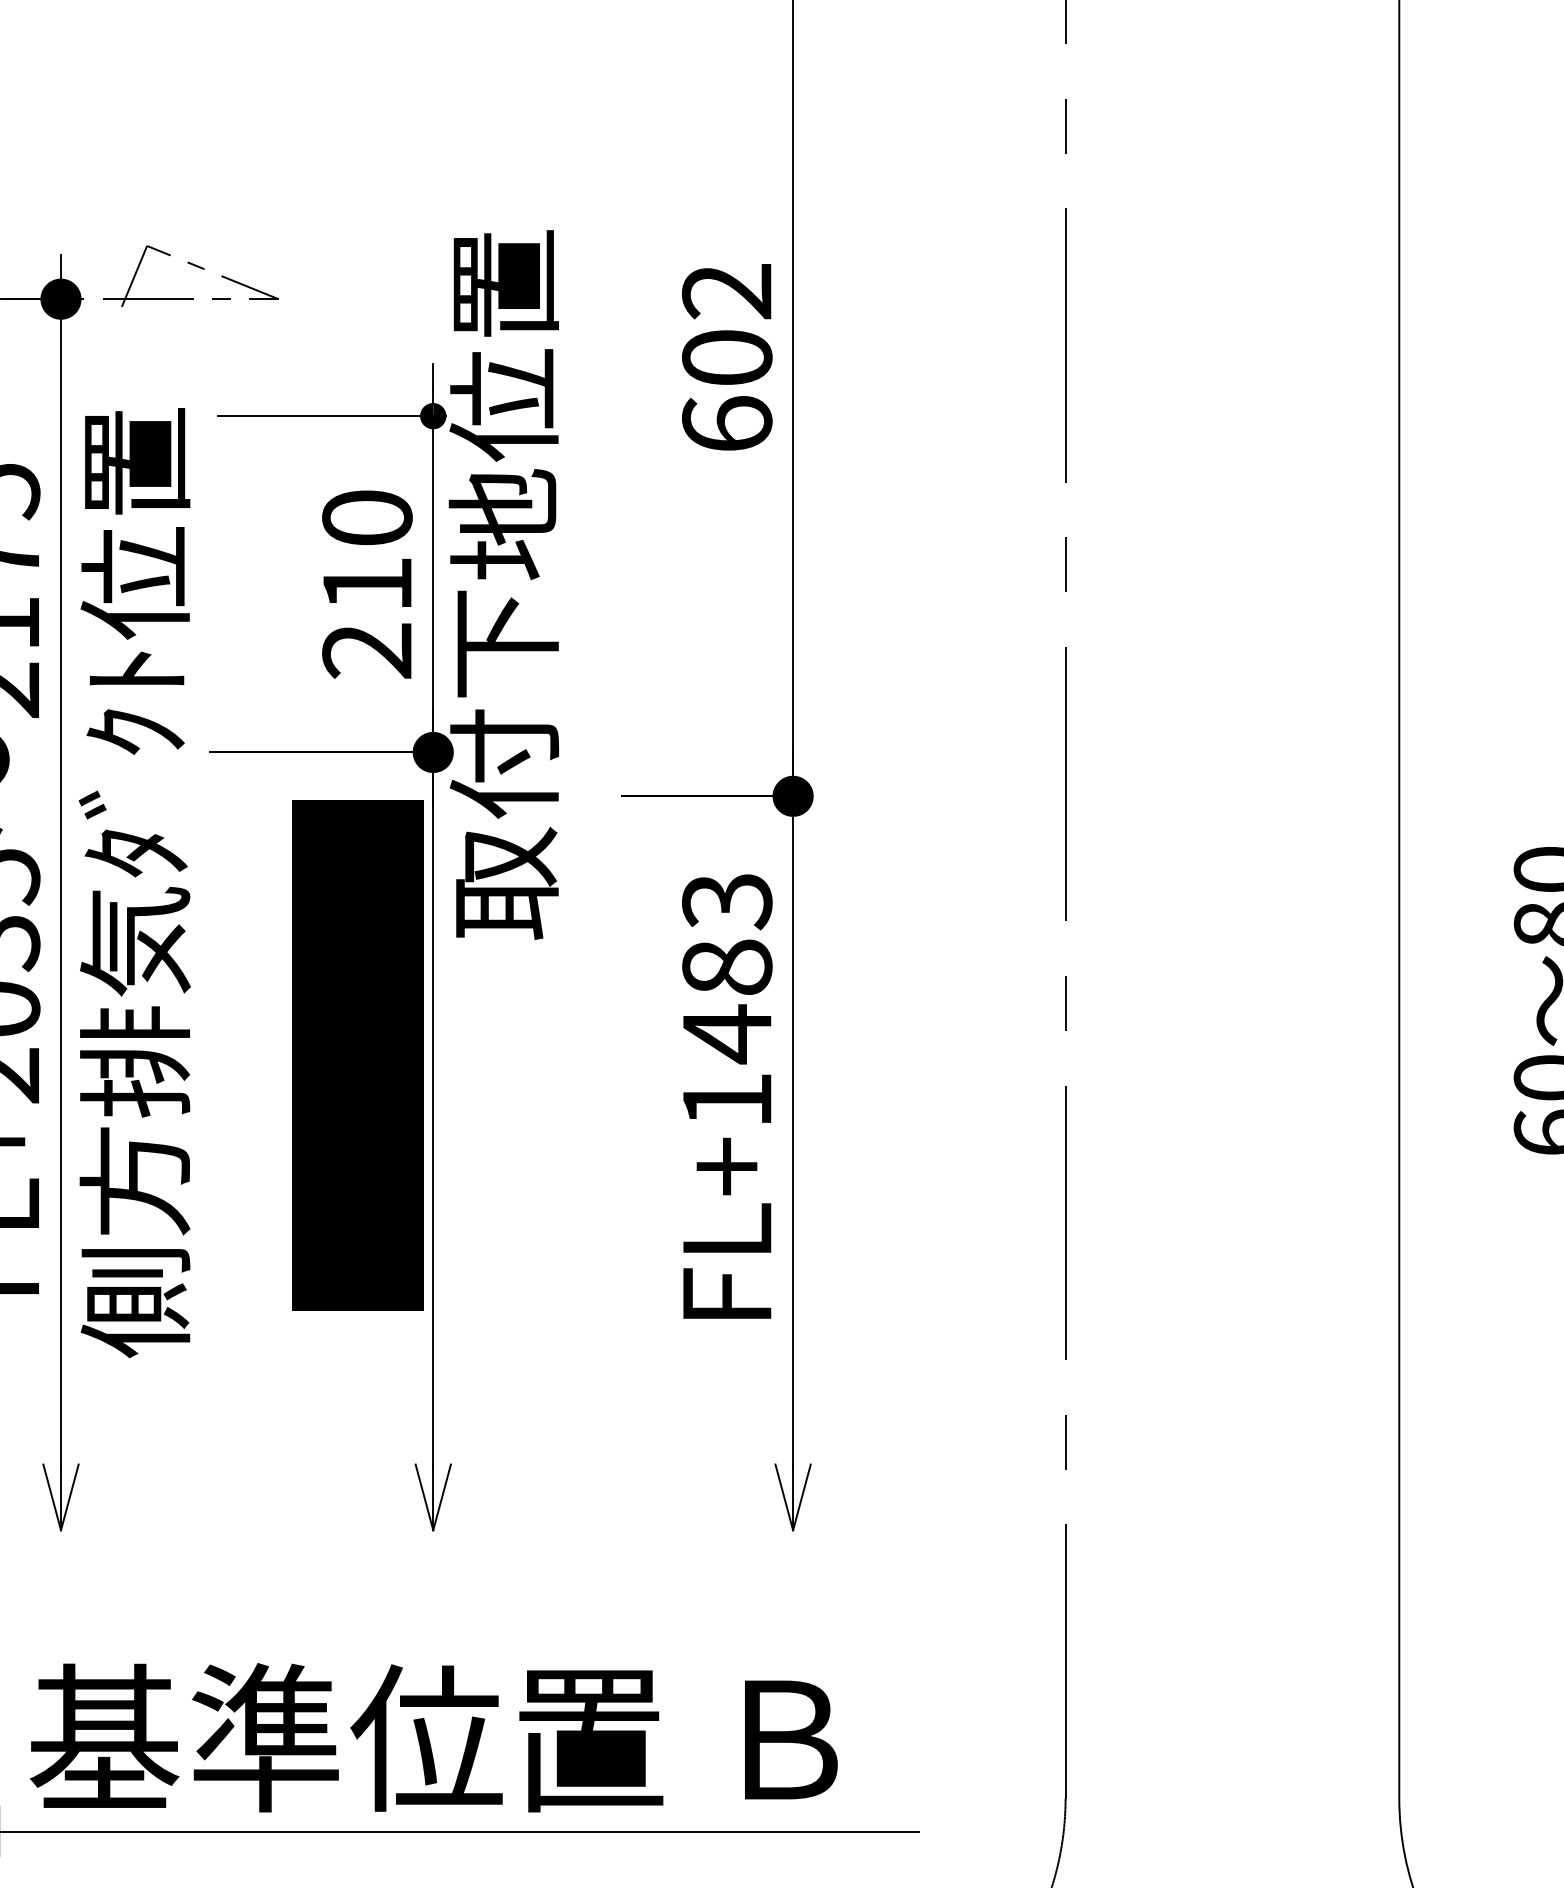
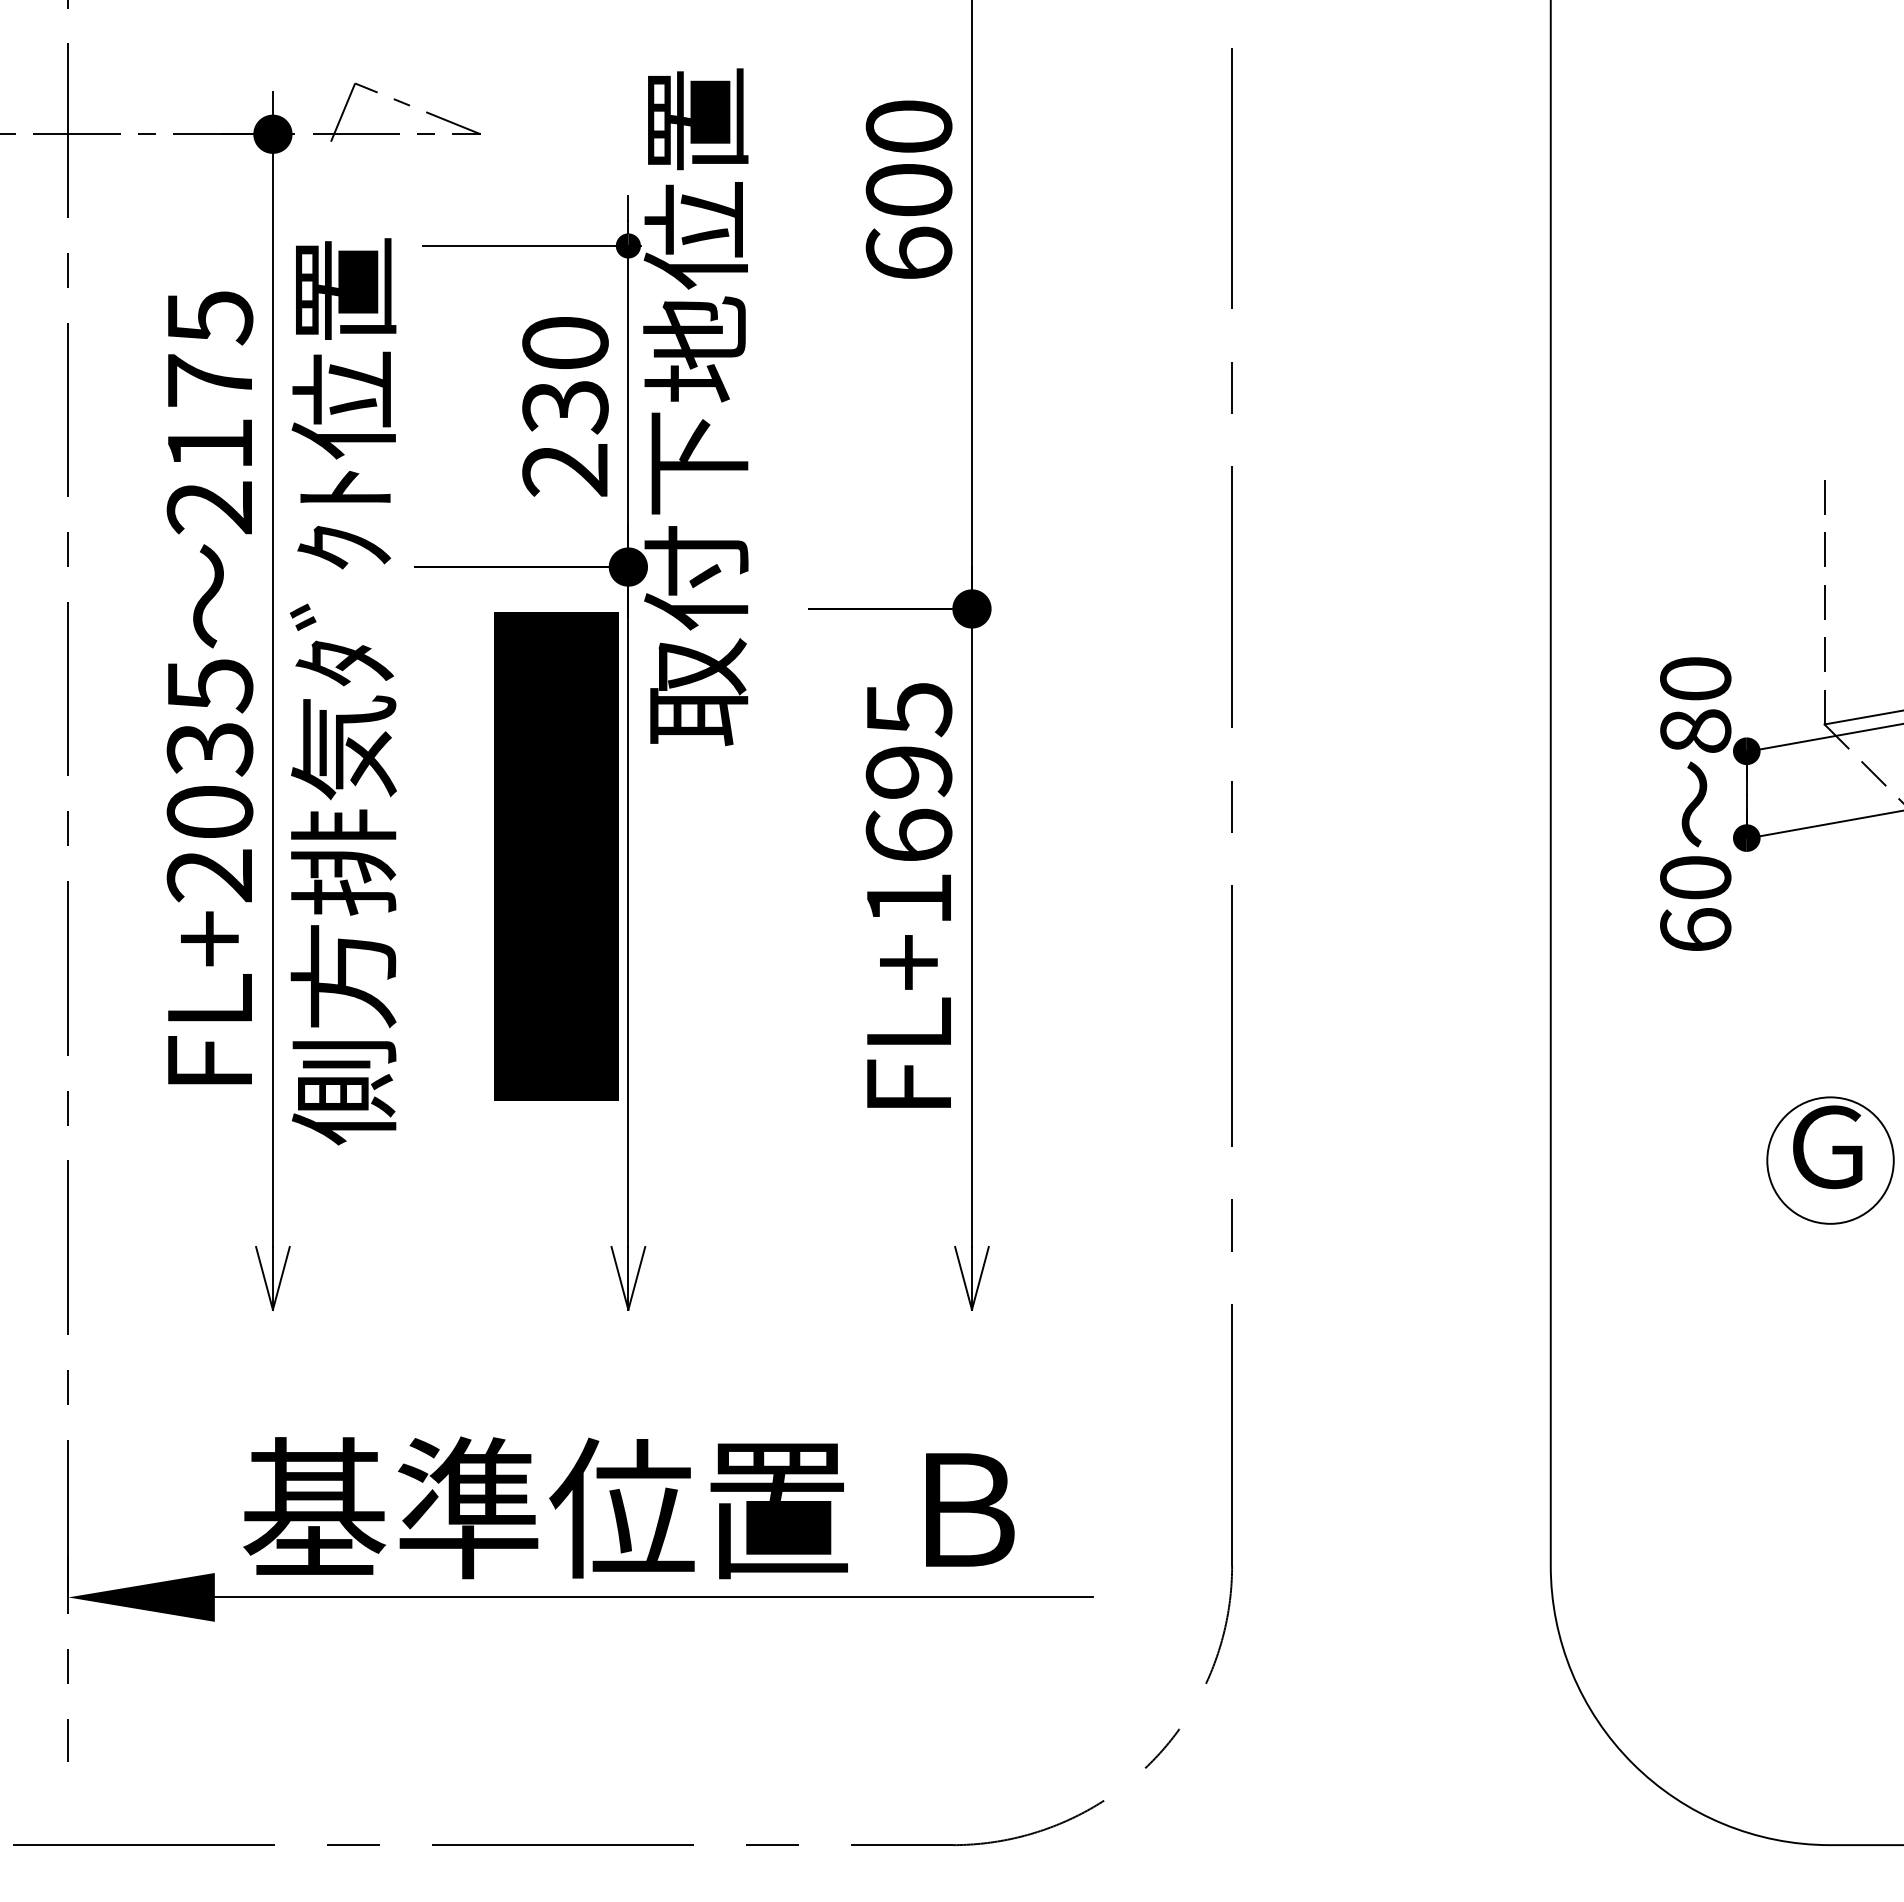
text: (726, 291) -> (908, 126), 602 -> 600
text: (367, 585) -> (565, 407), 210 -> 230
text: (726, 969) -> (908, 774), FL+1483 -> FL+1695

